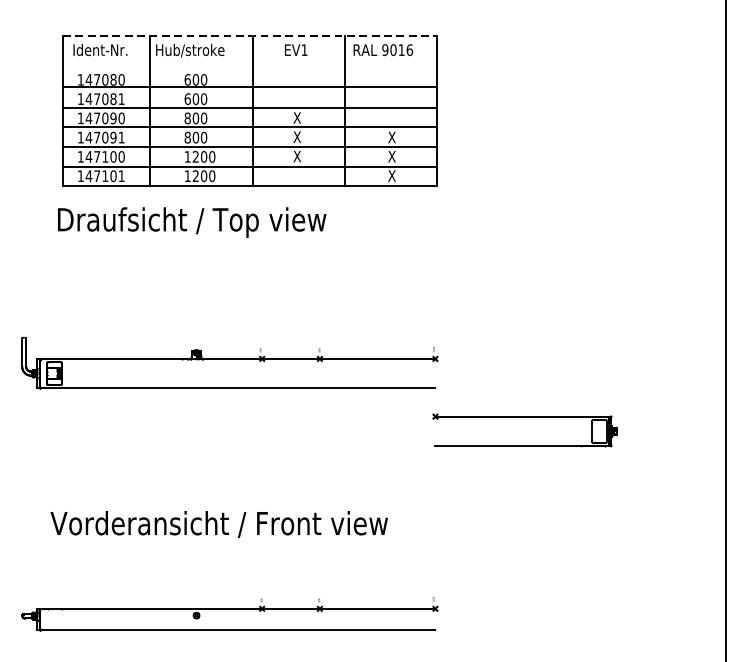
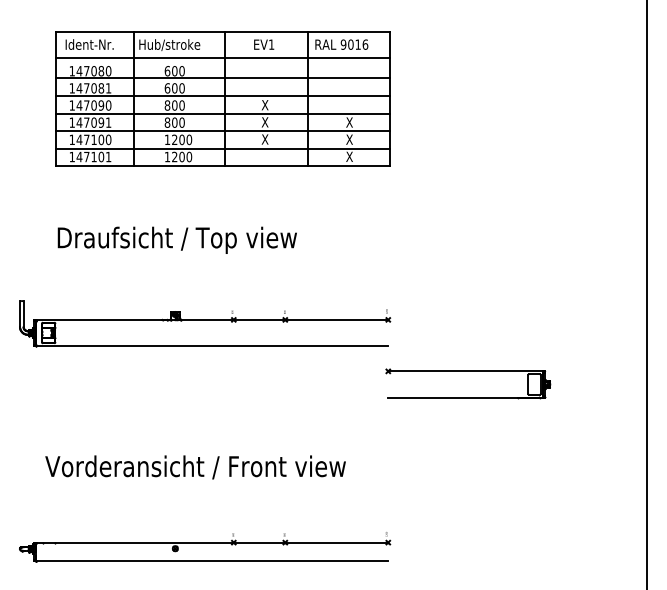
line: (250, 35) -> (223, 31), dashed -> solid
line: (250, 65) -> (223, 58), added
text: (191, 221) -> (176, 239), moved

